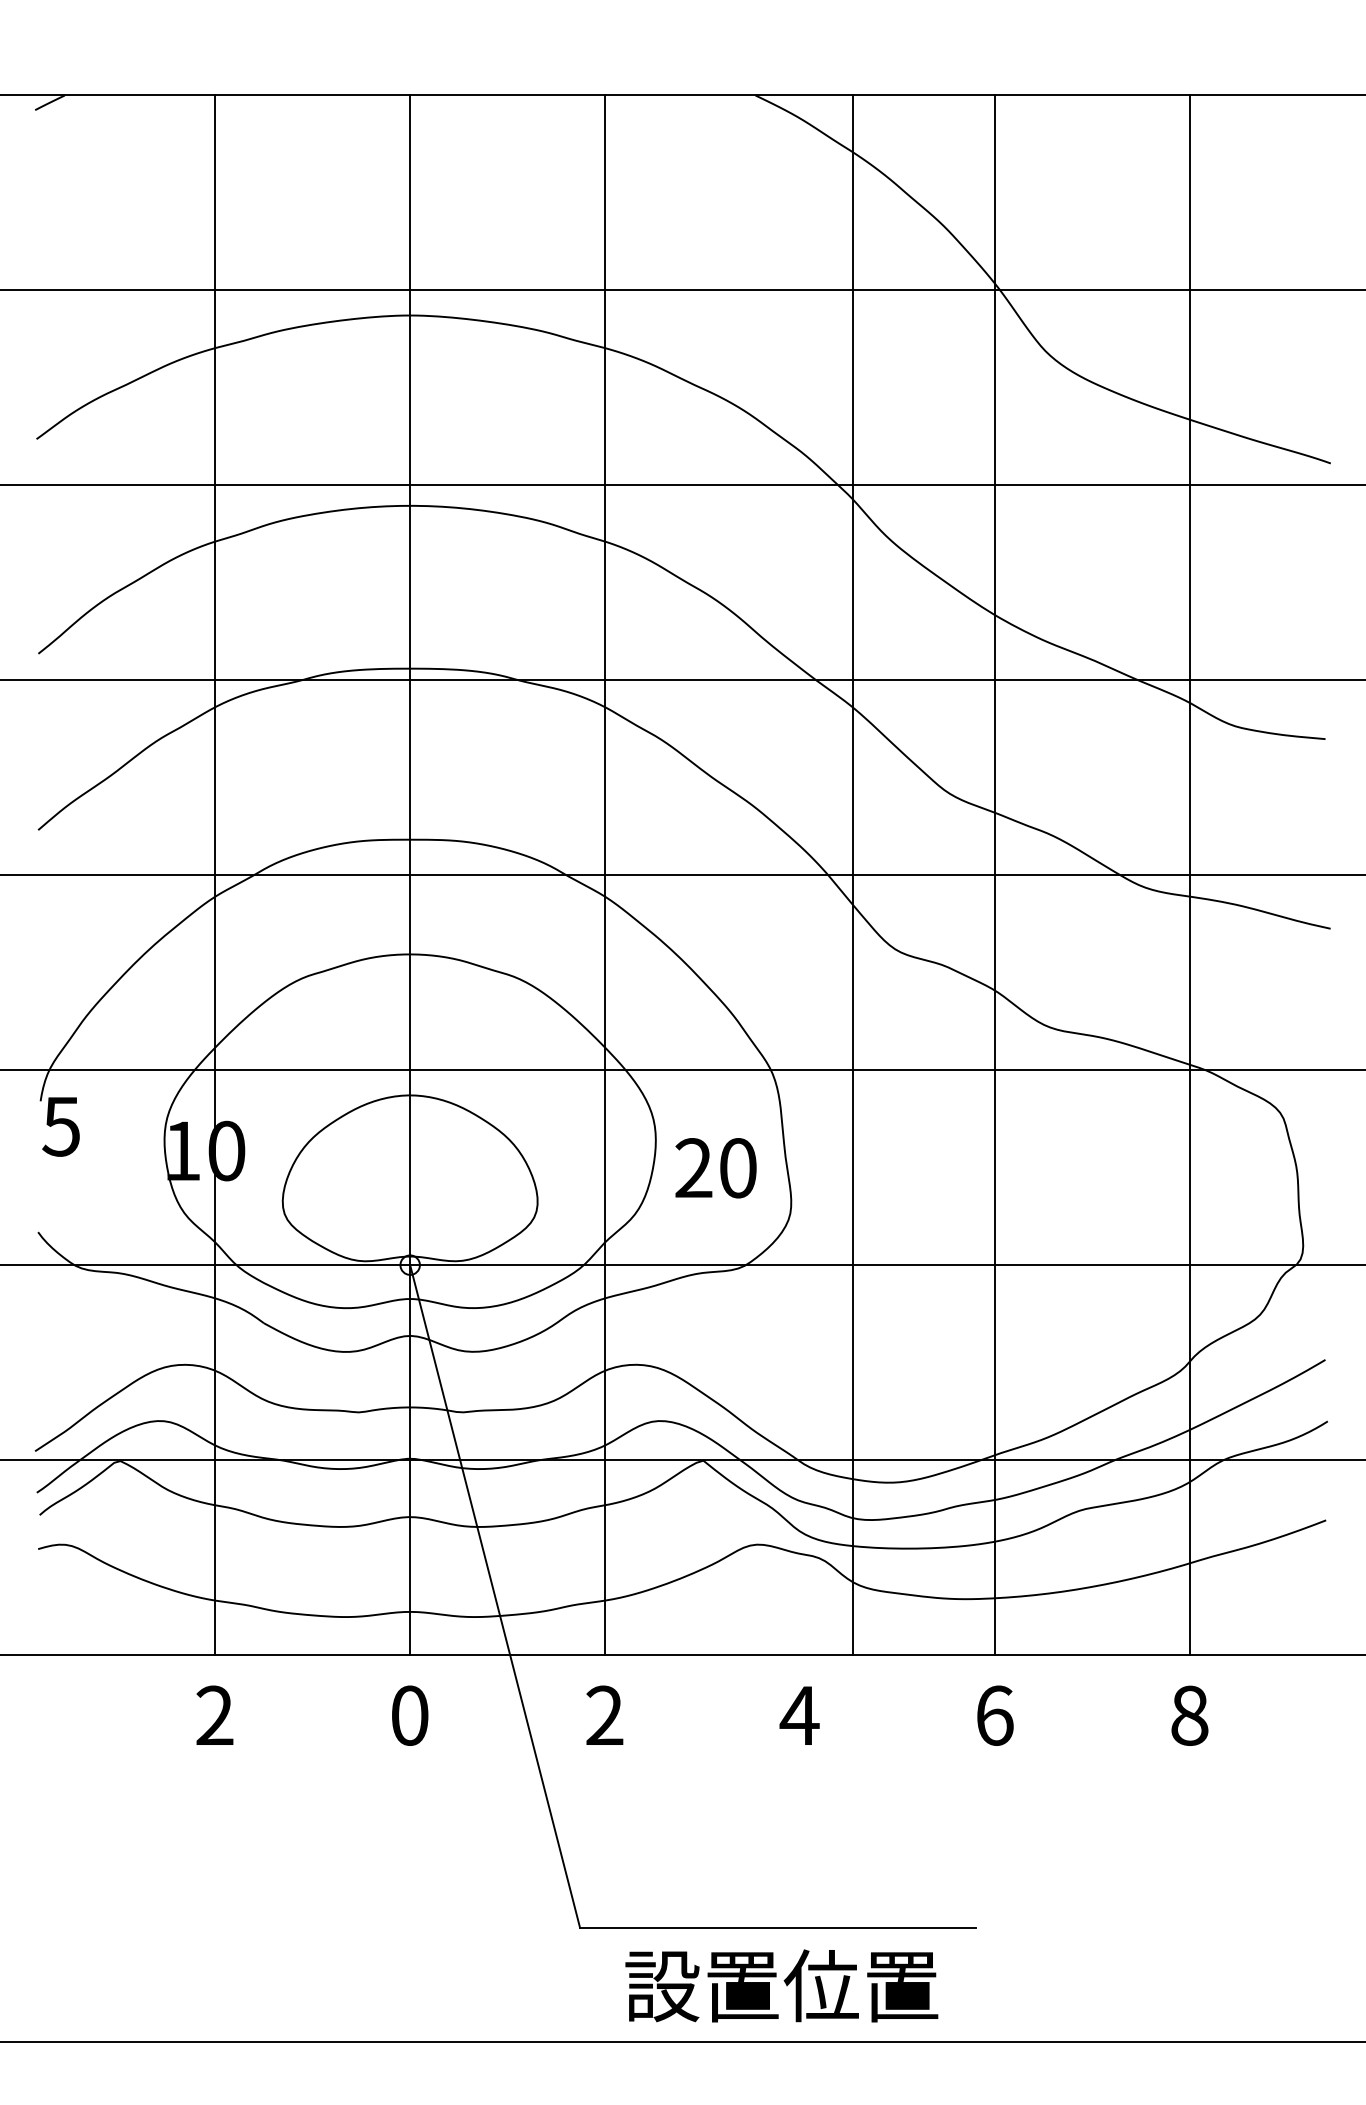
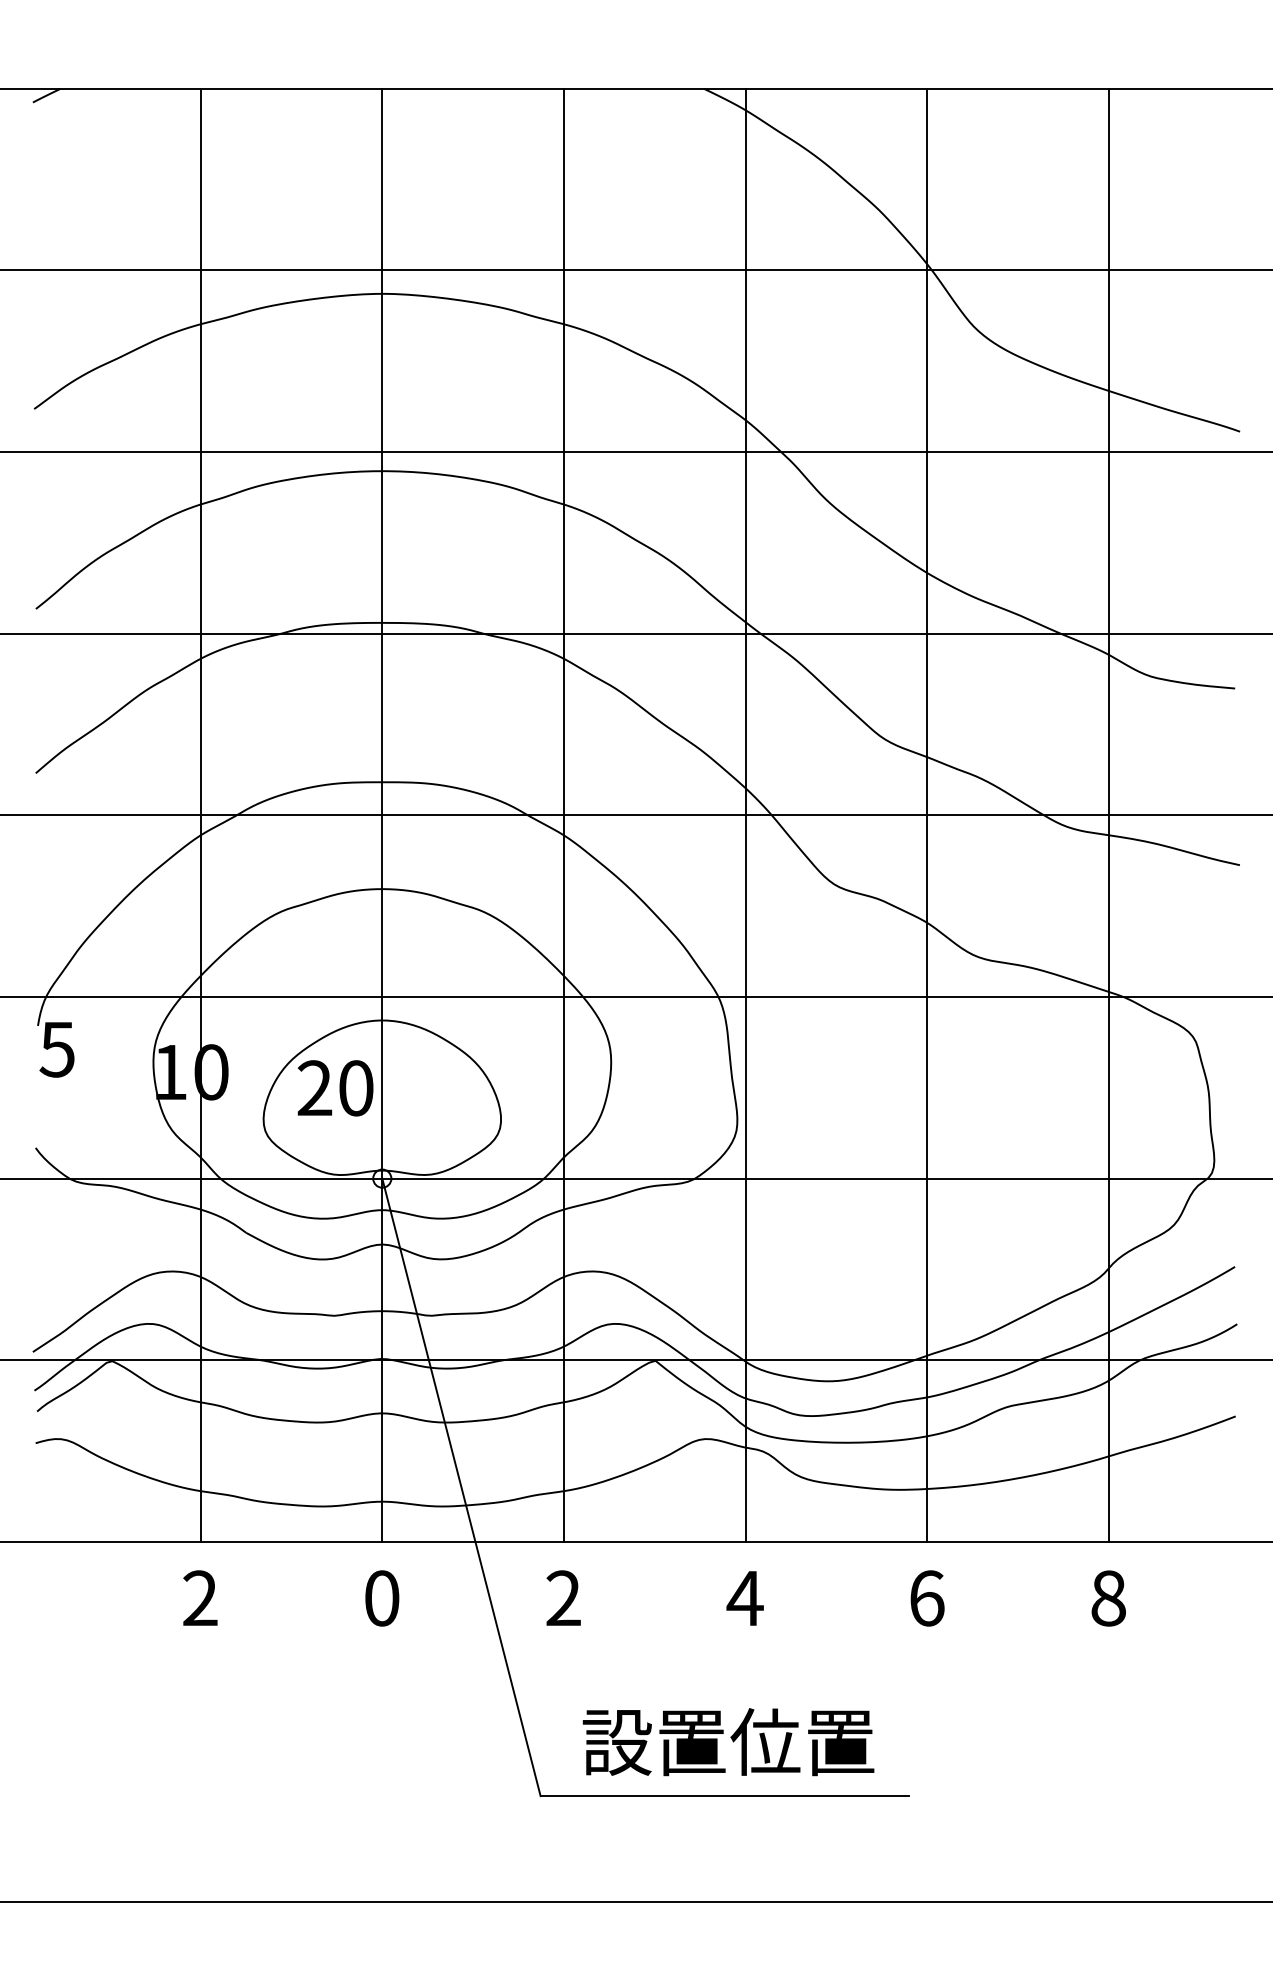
line: (853, 875) -> (745, 815), moved
text: (715, 1168) -> (335, 1088), moved
text: (781, 1985) -> (728, 1741), moved

